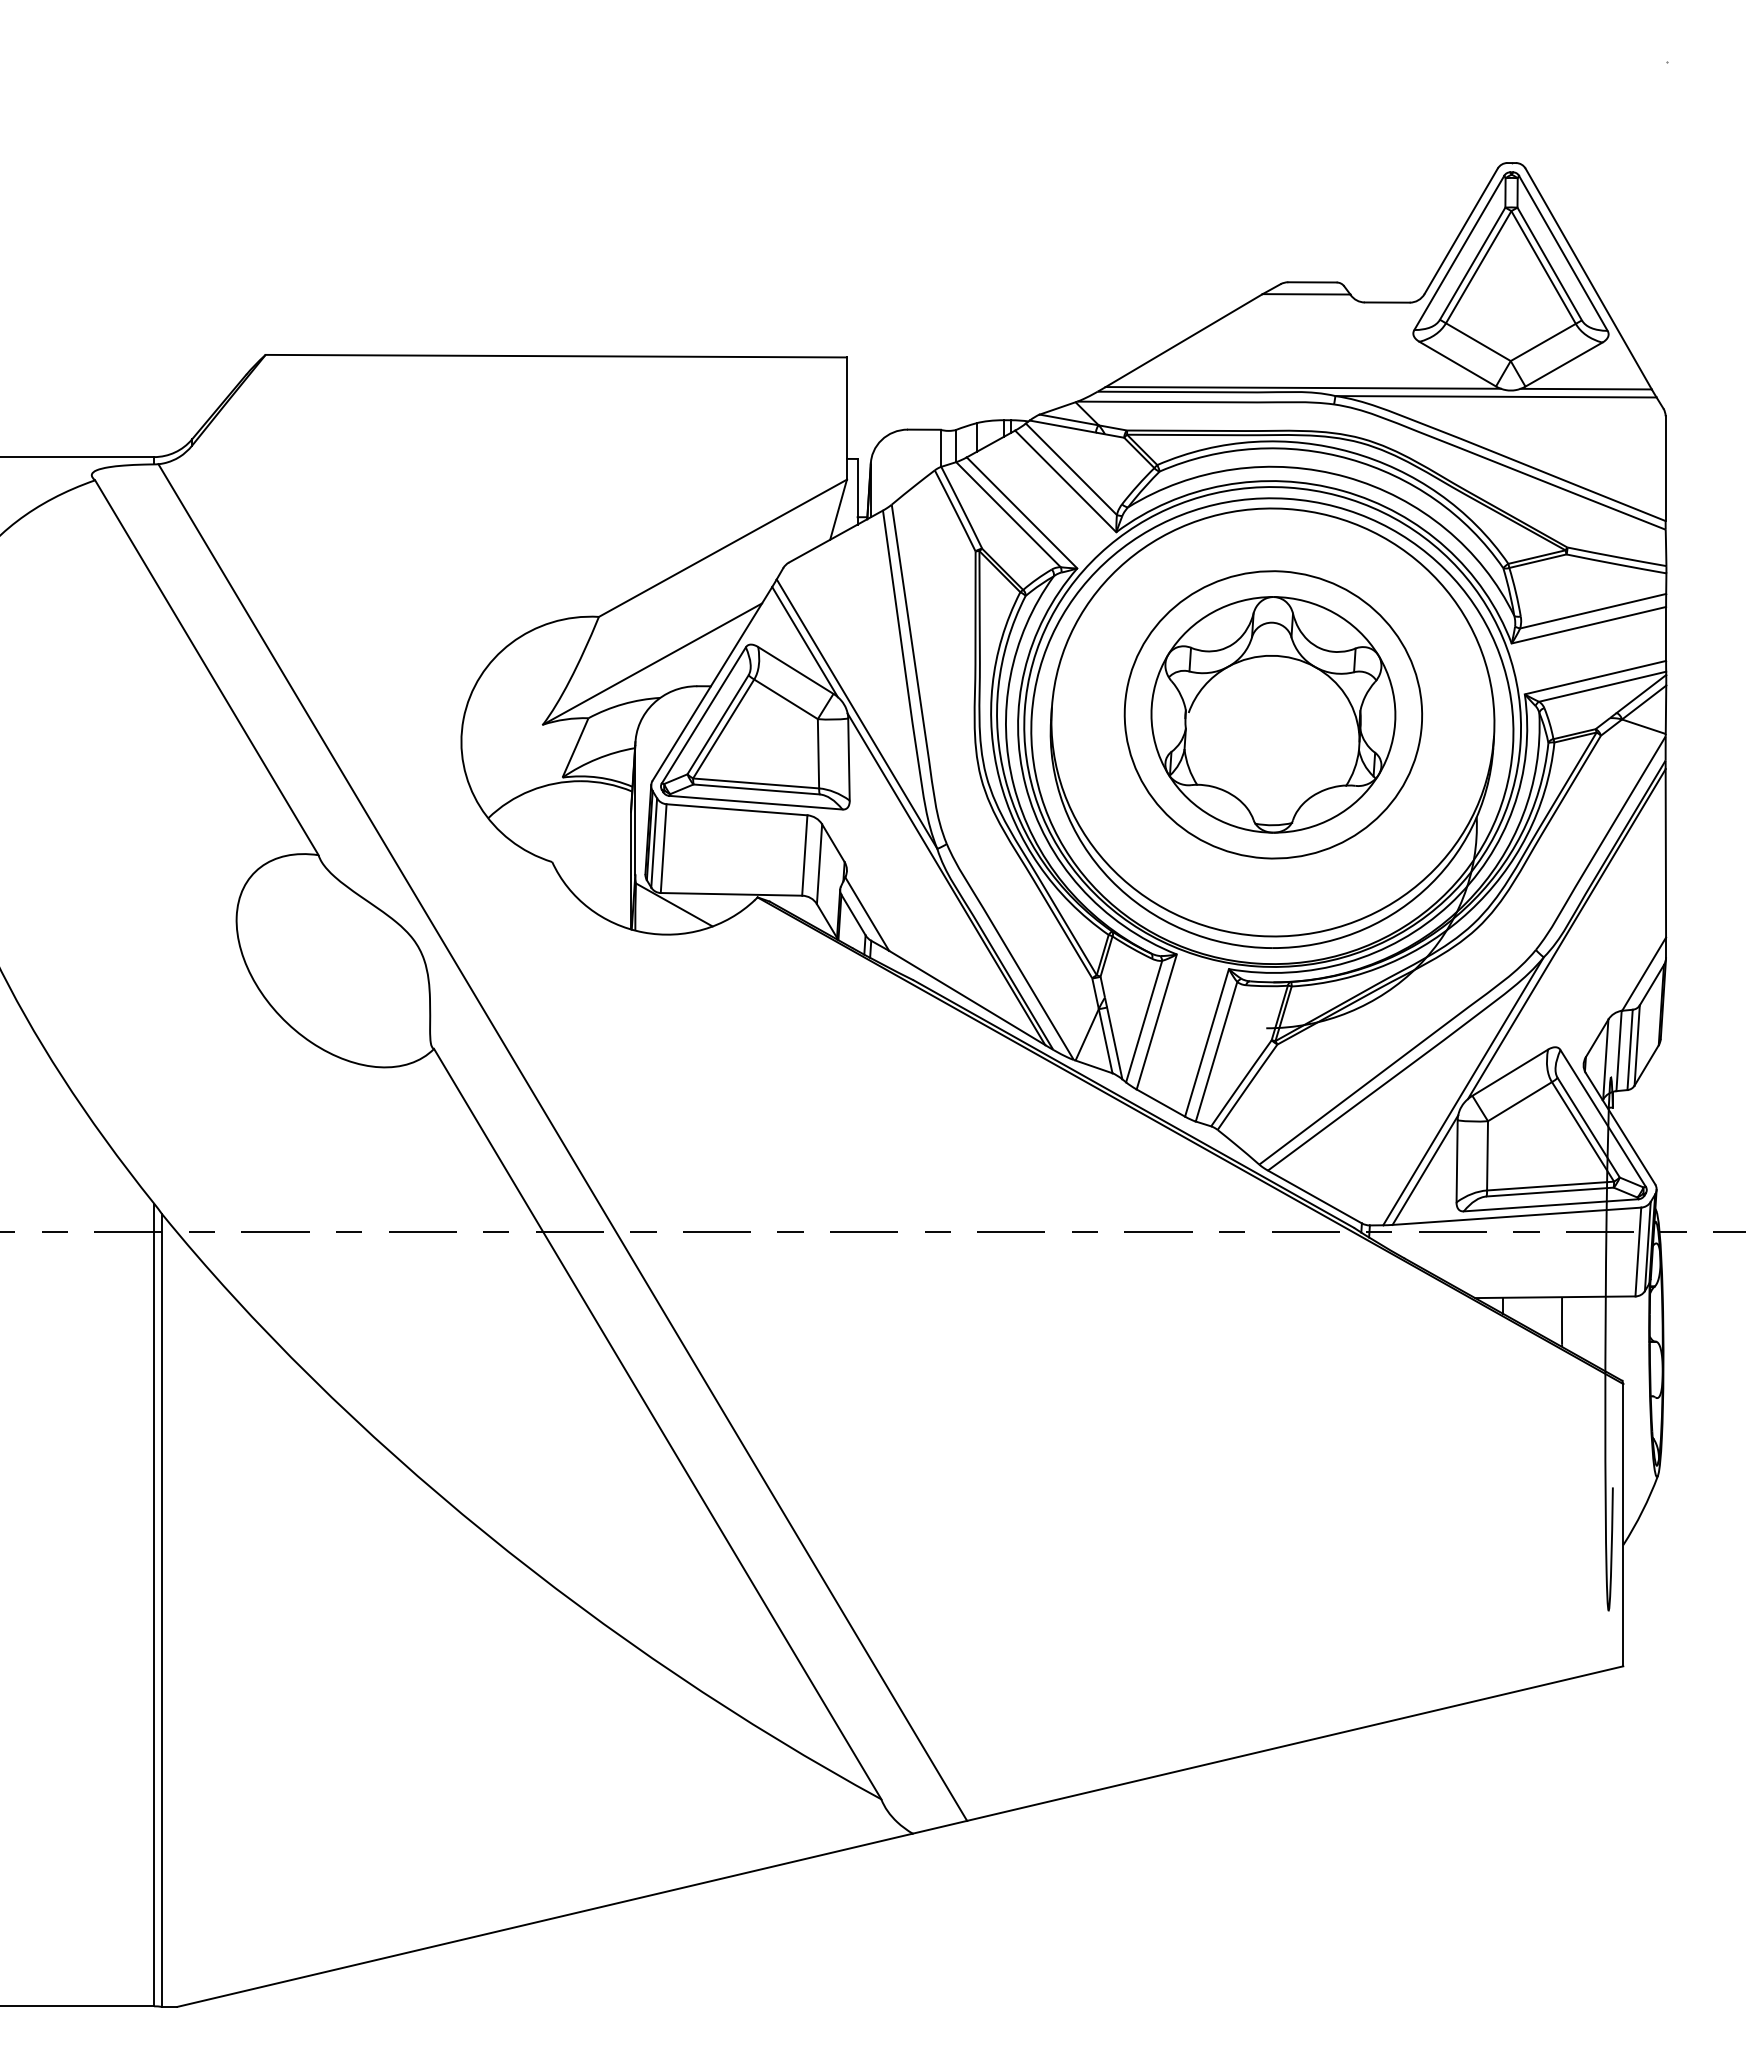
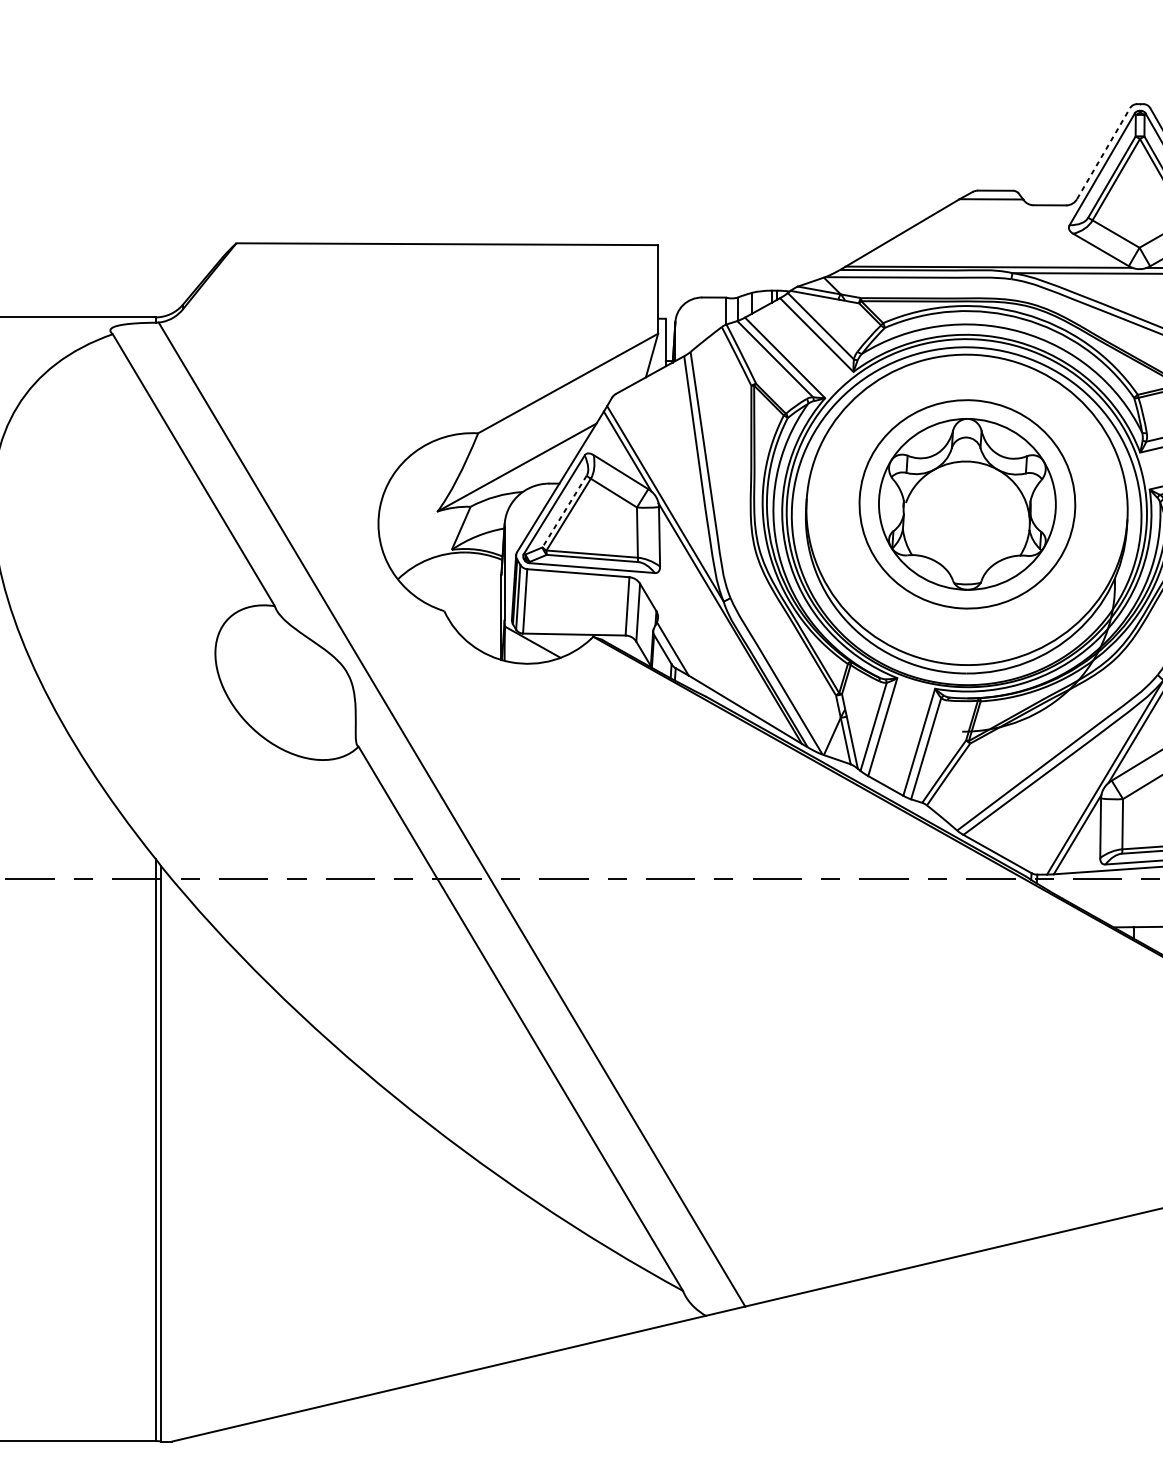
line: (1461, 231) -> (1103, 153), solid -> dashed
line: (717, 725) -> (564, 512), solid -> dashed

